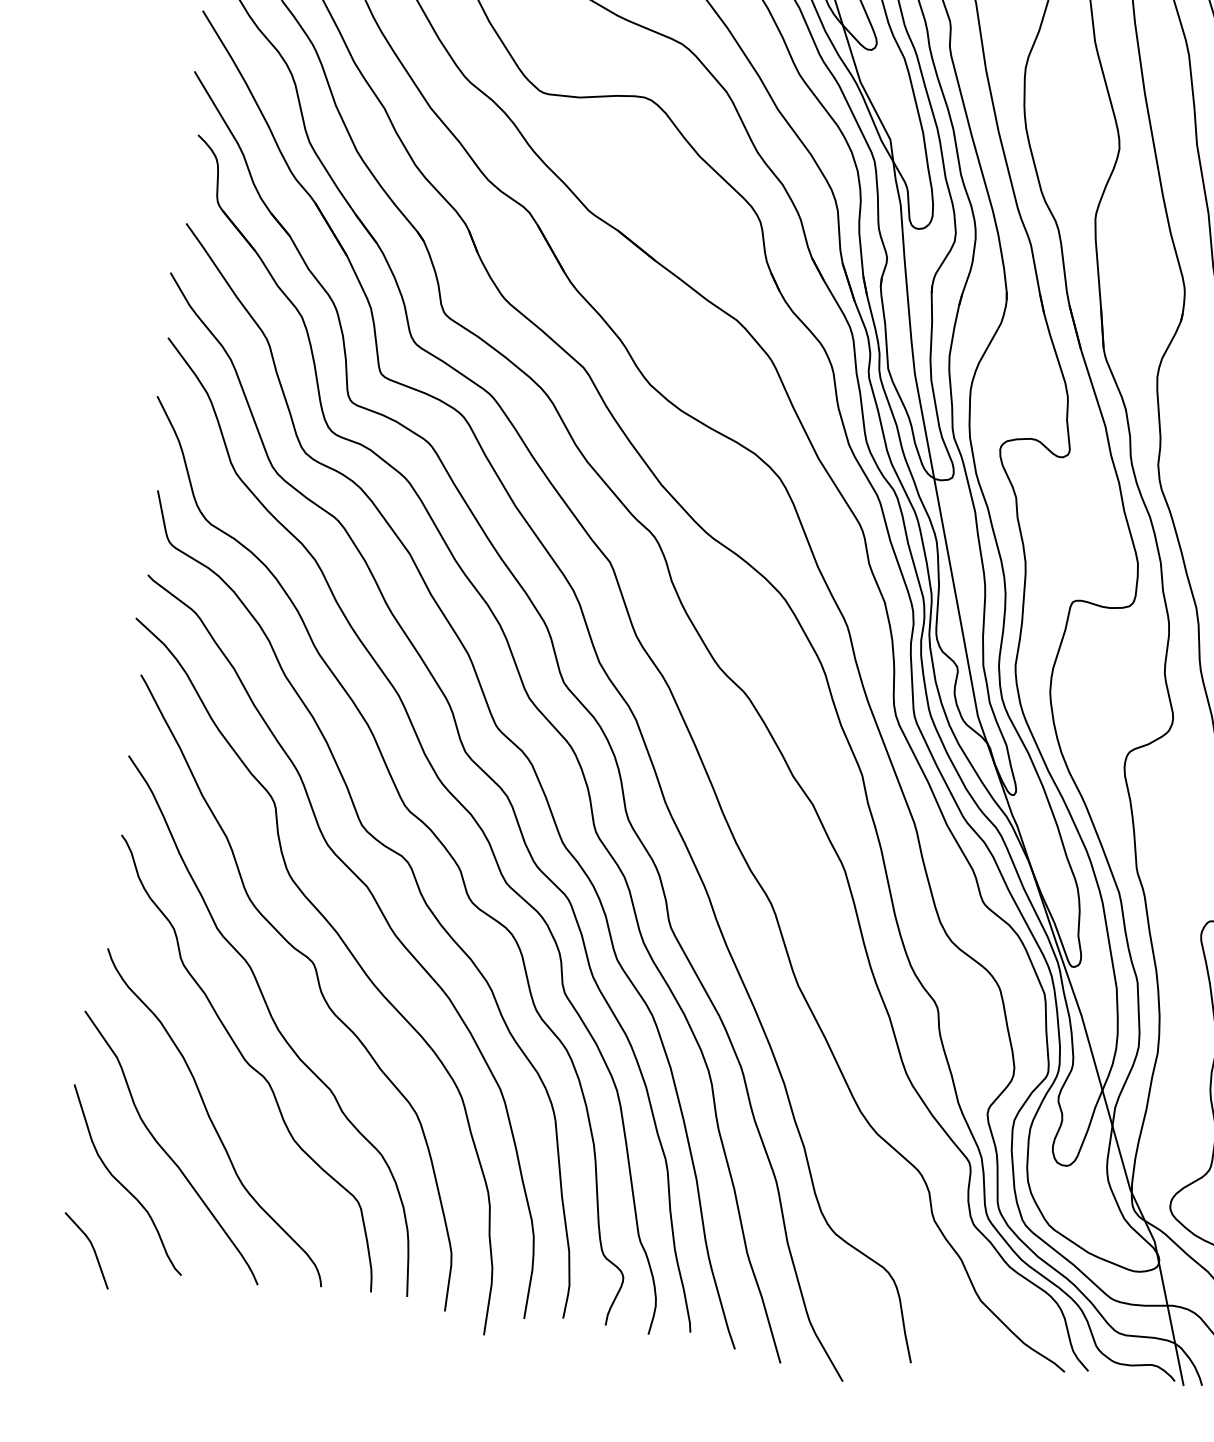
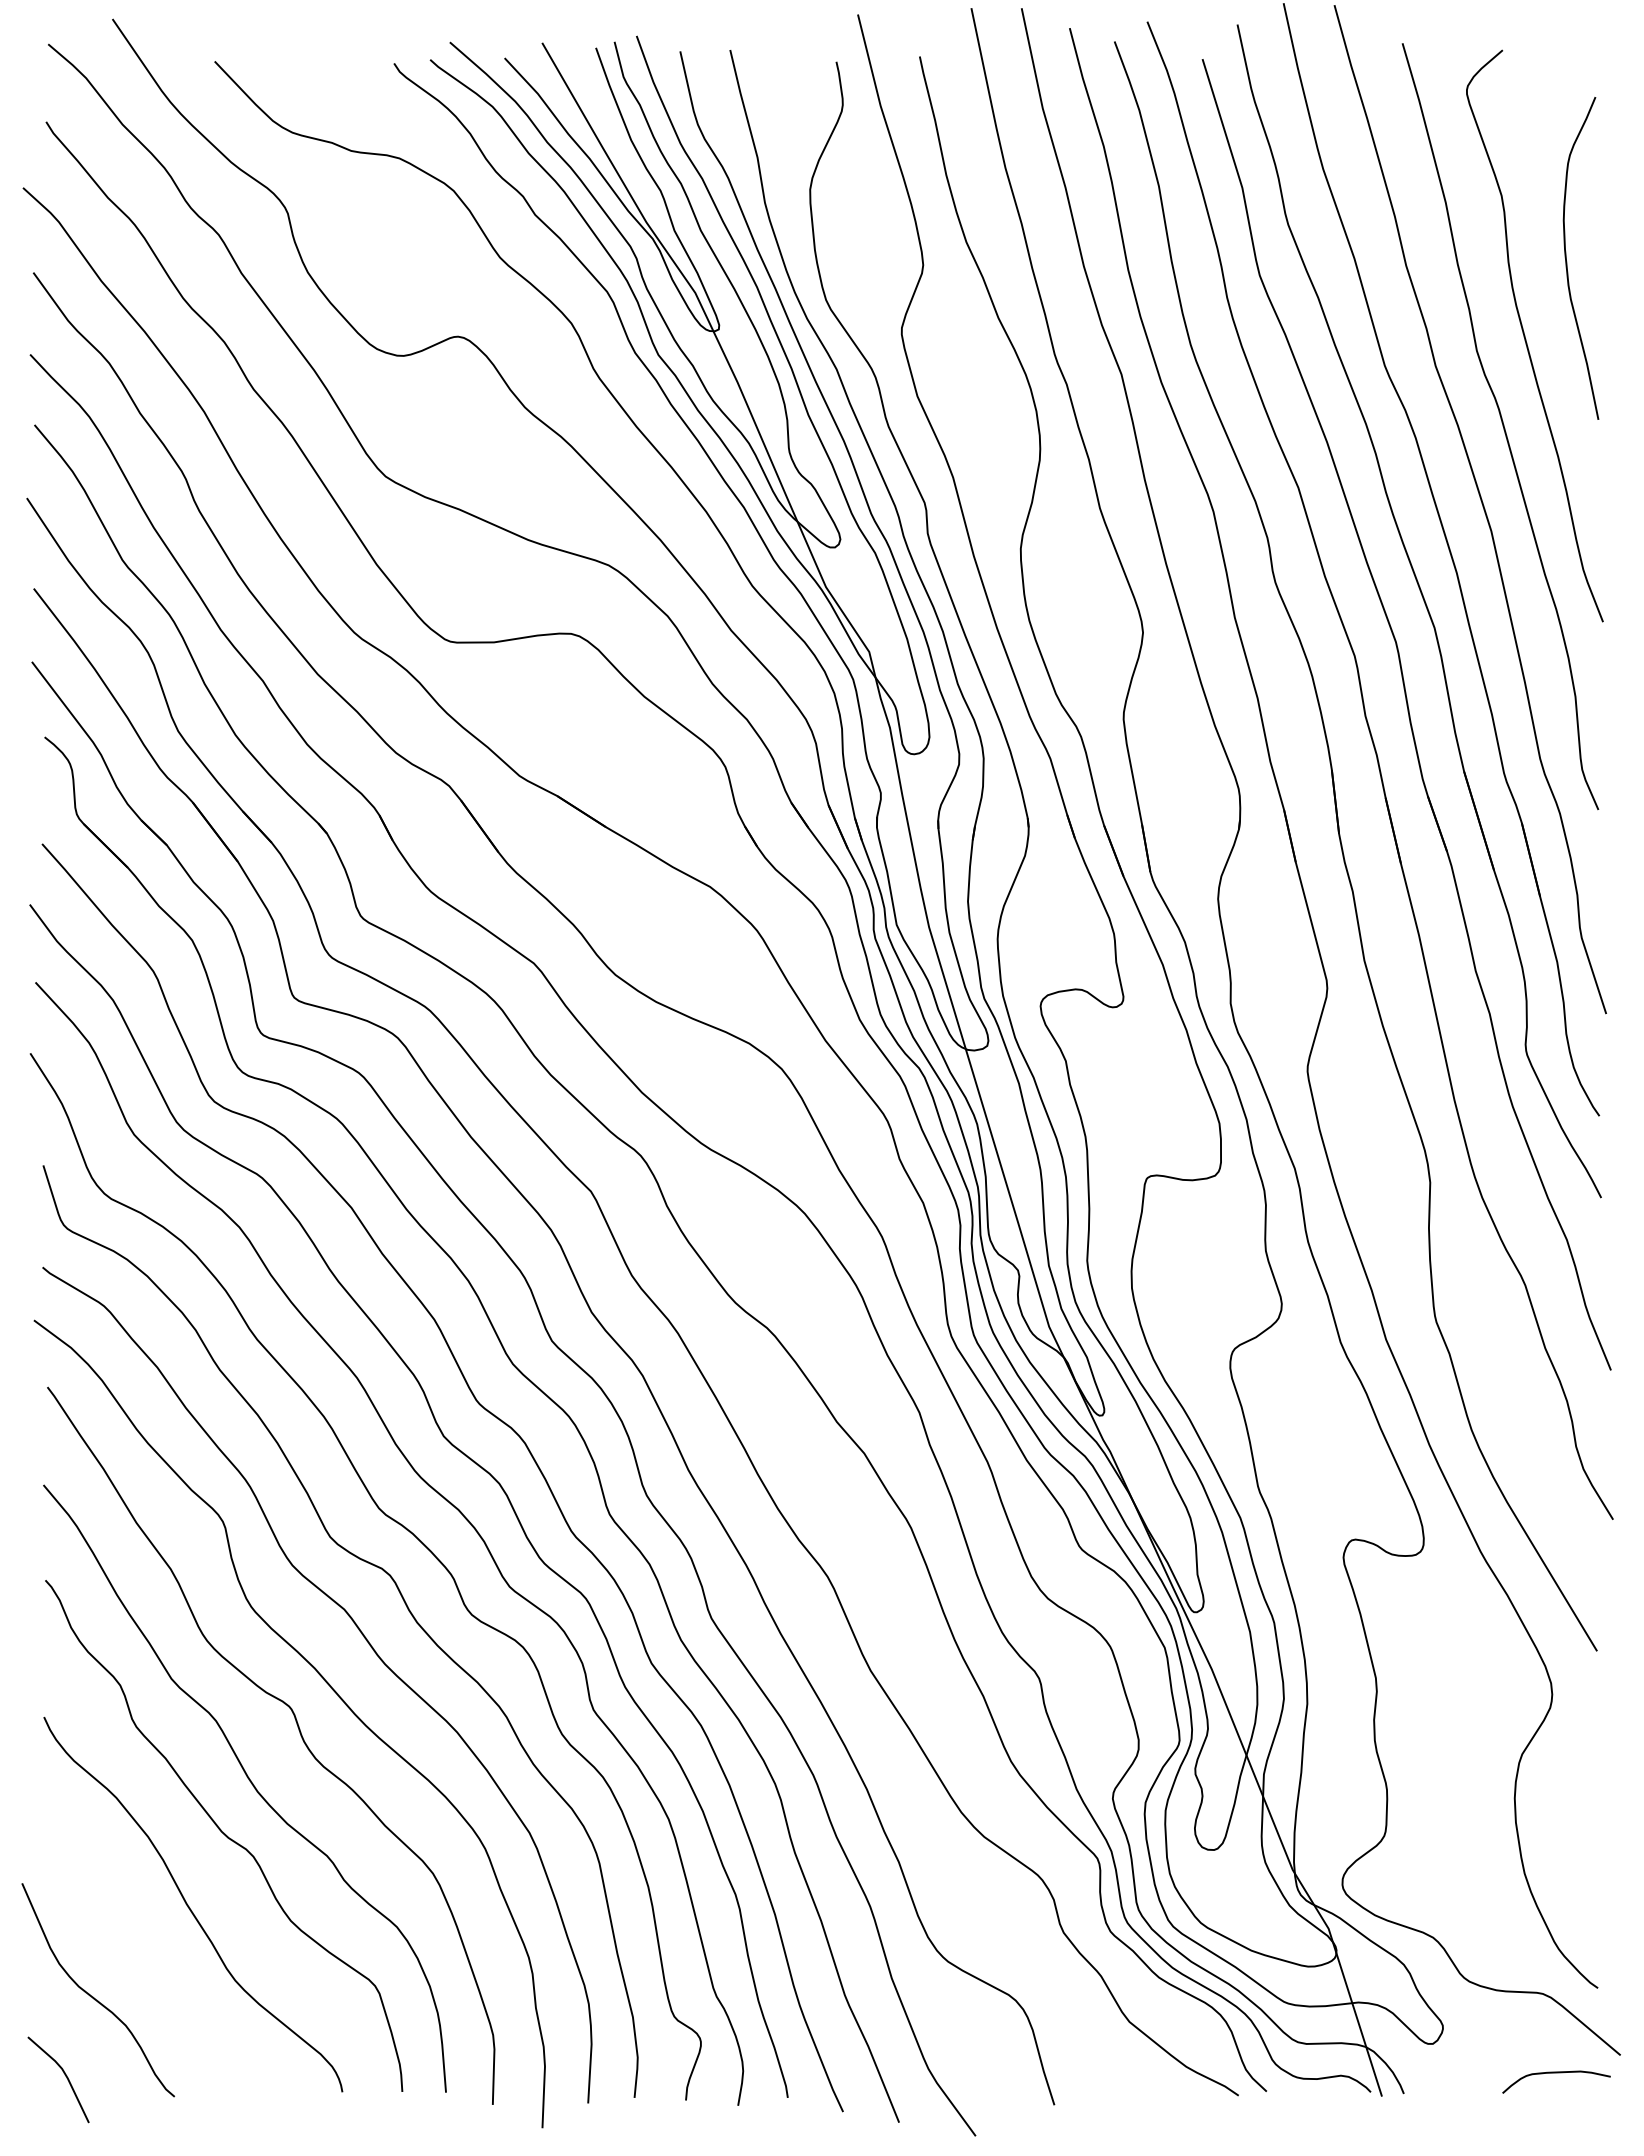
curve: (166, 1151) -> (140, 1951), removed

